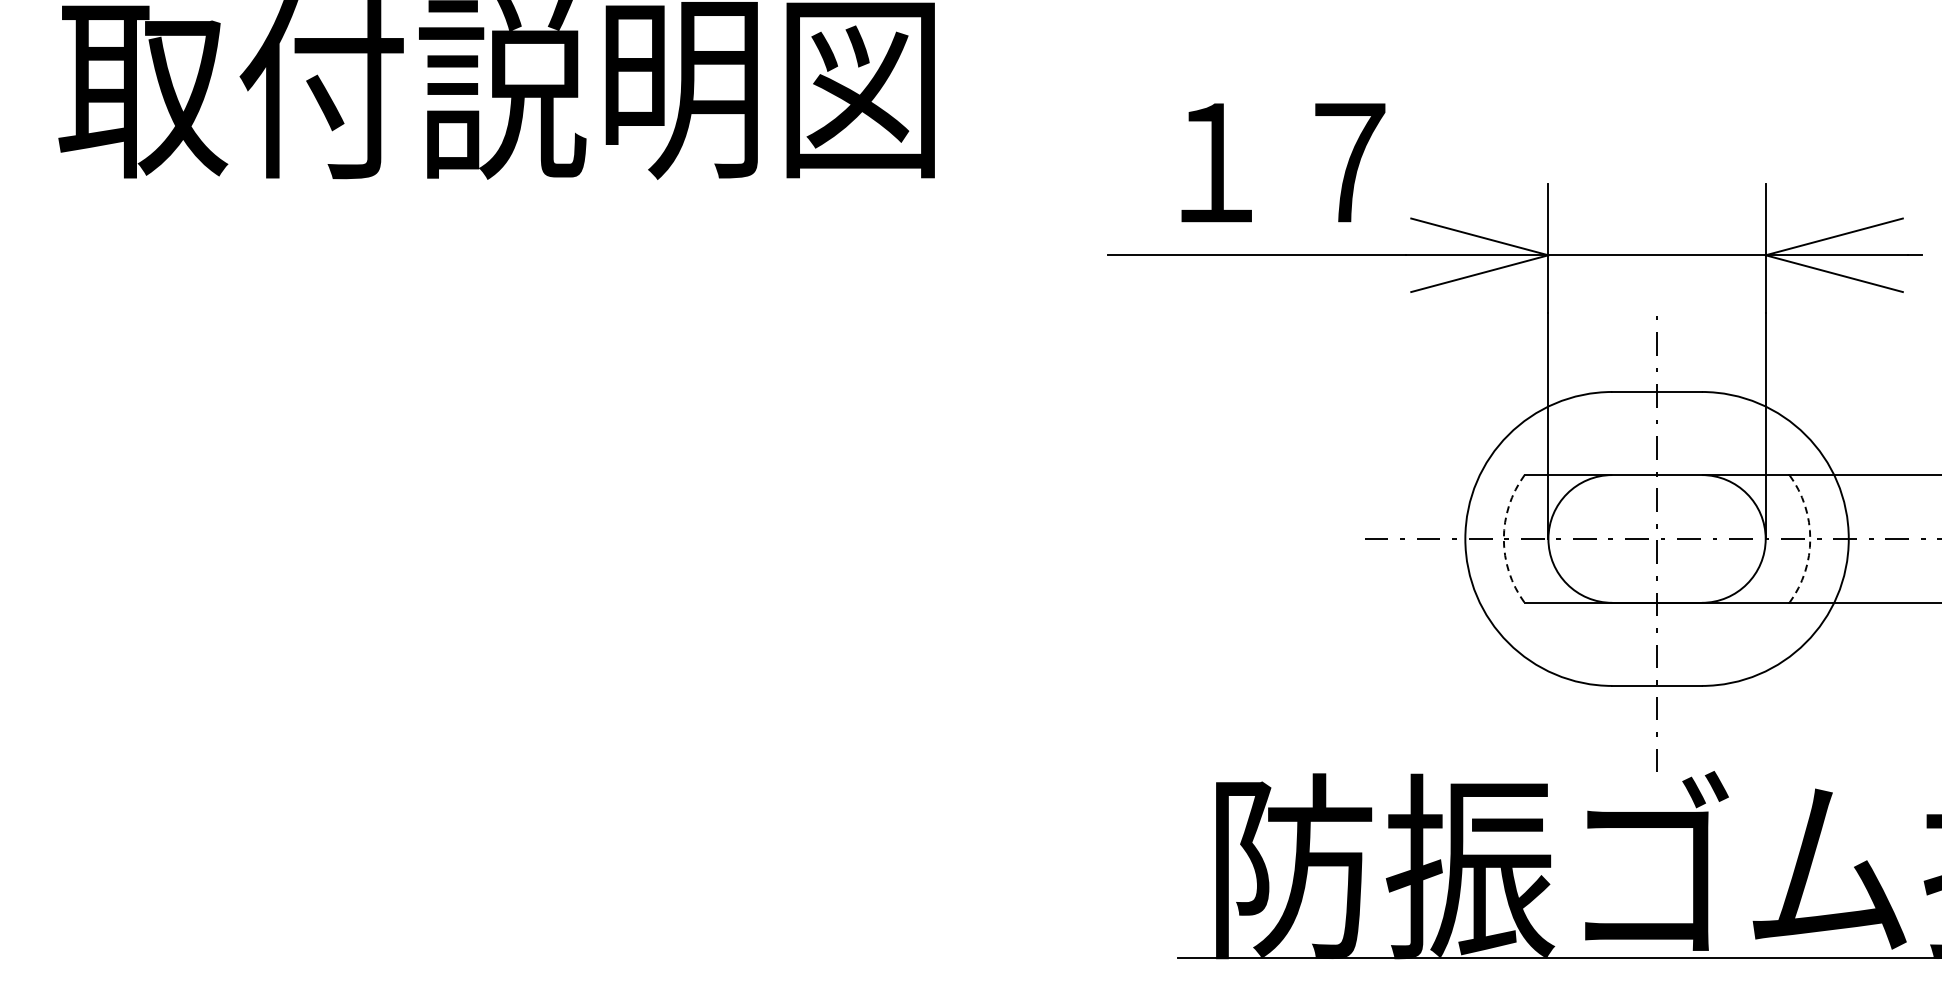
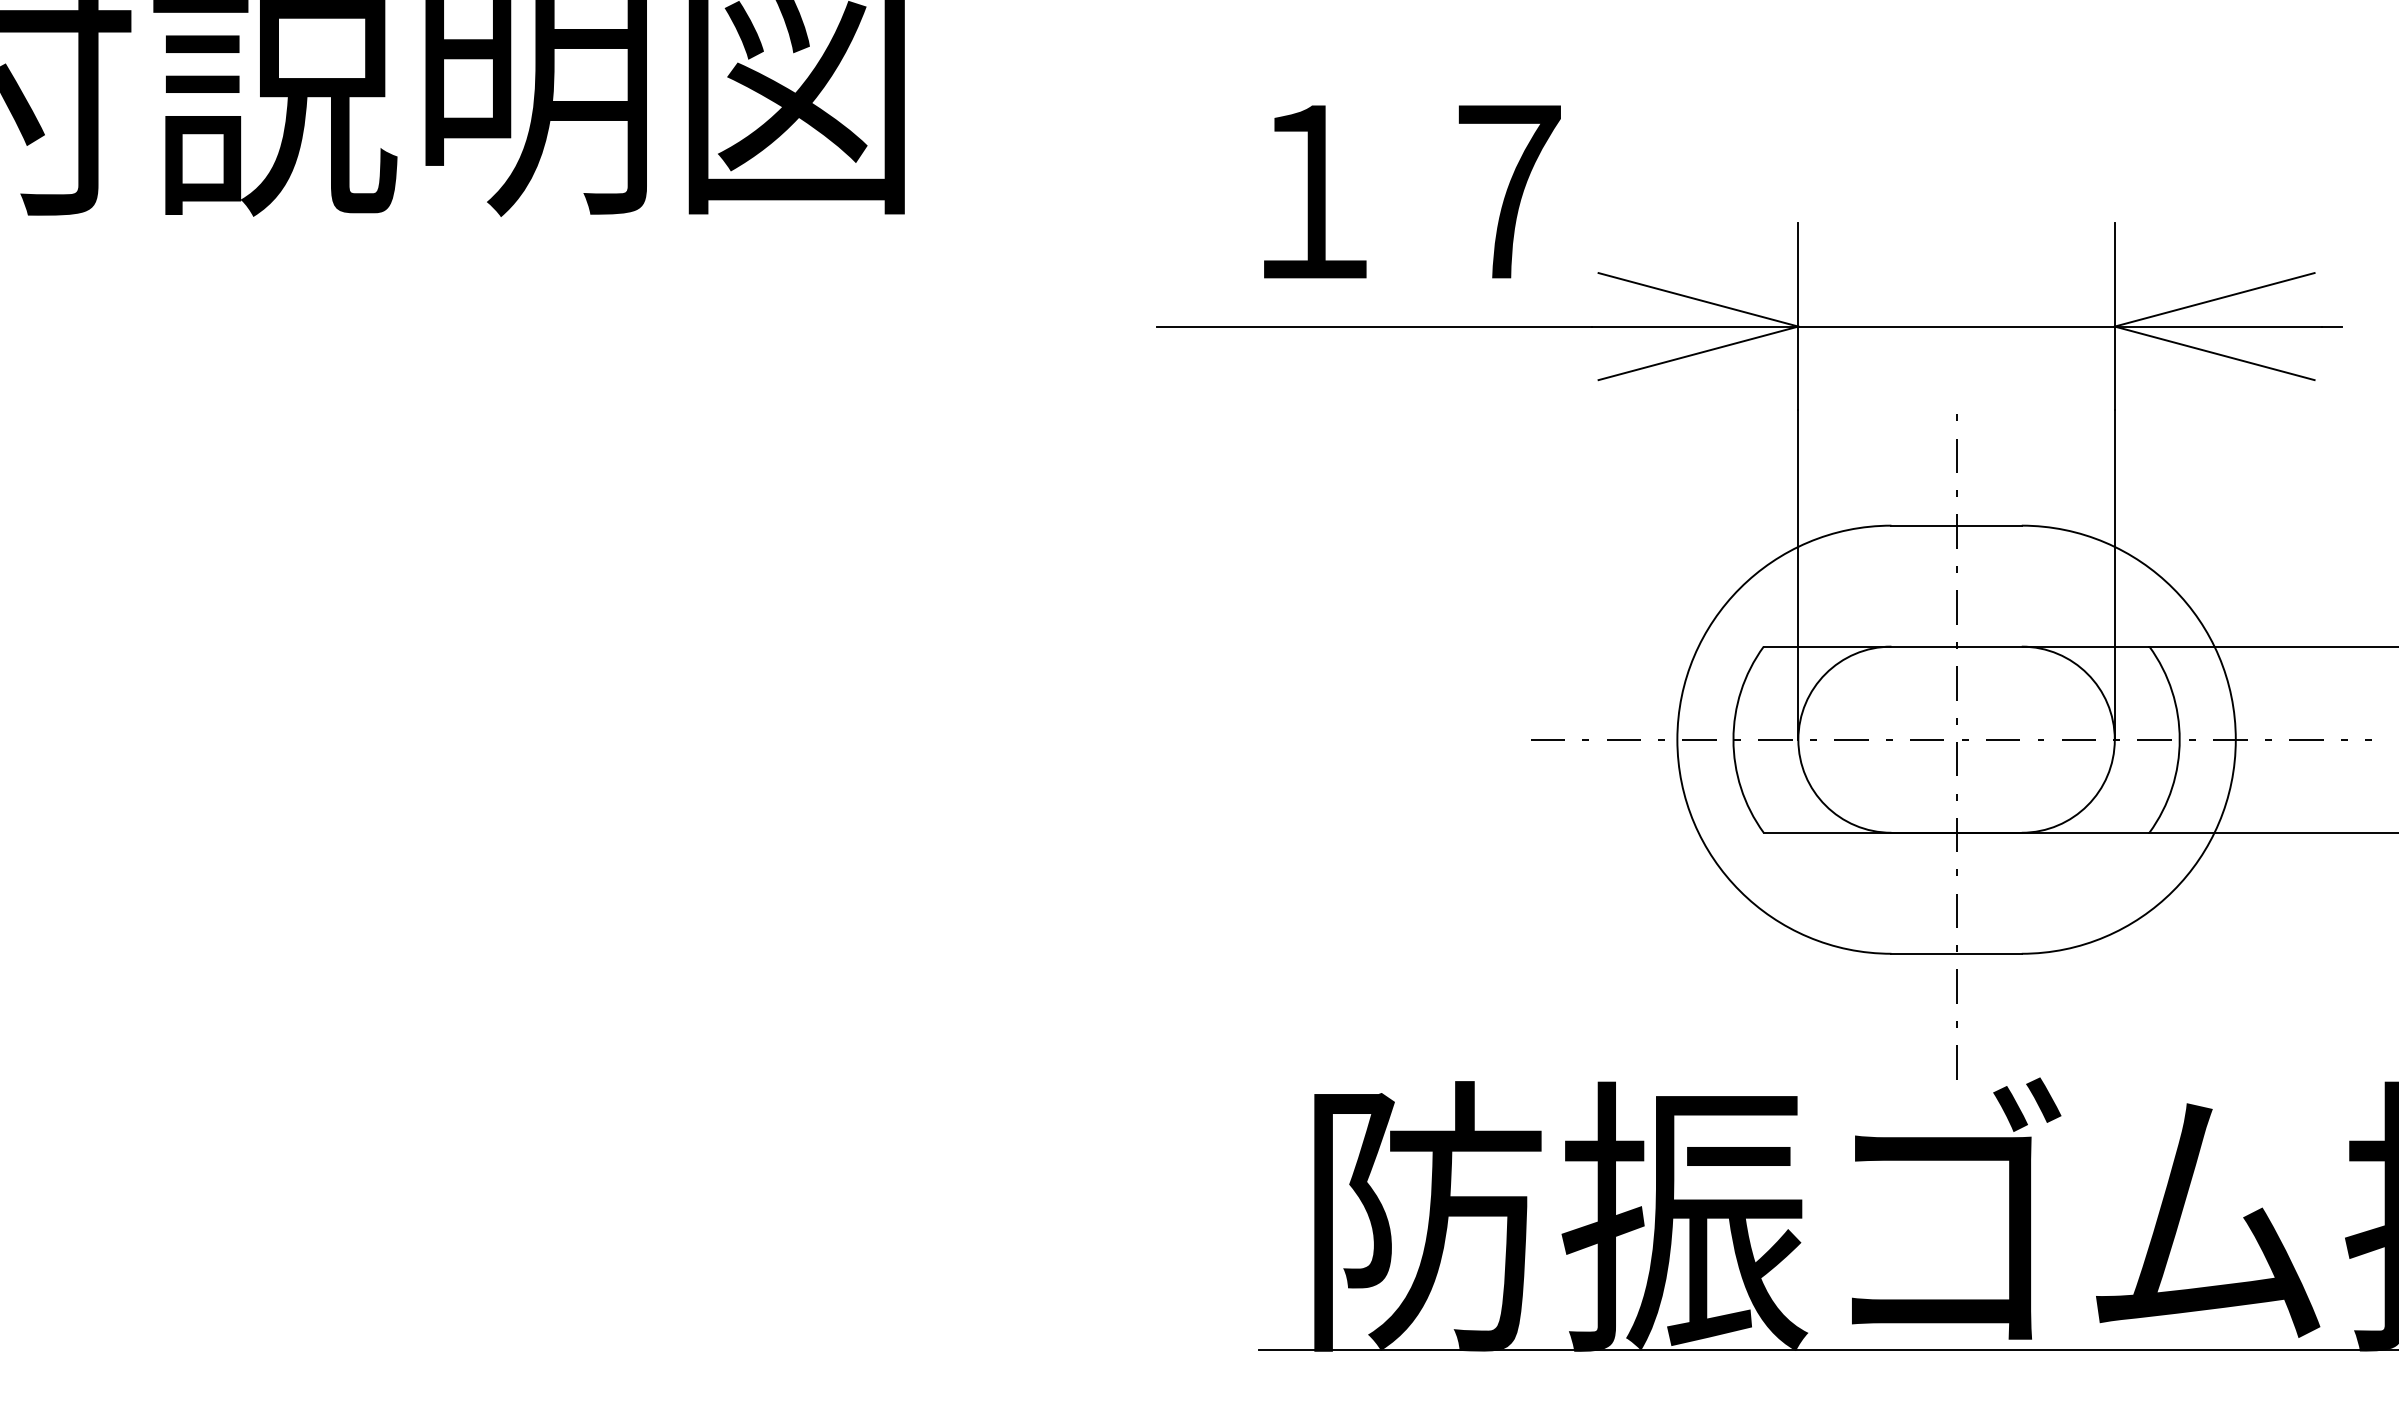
arc: (1503, 538) -> (1732, 739), dashed -> solid
arc: (1810, 538) -> (2180, 739), dashed -> solid

